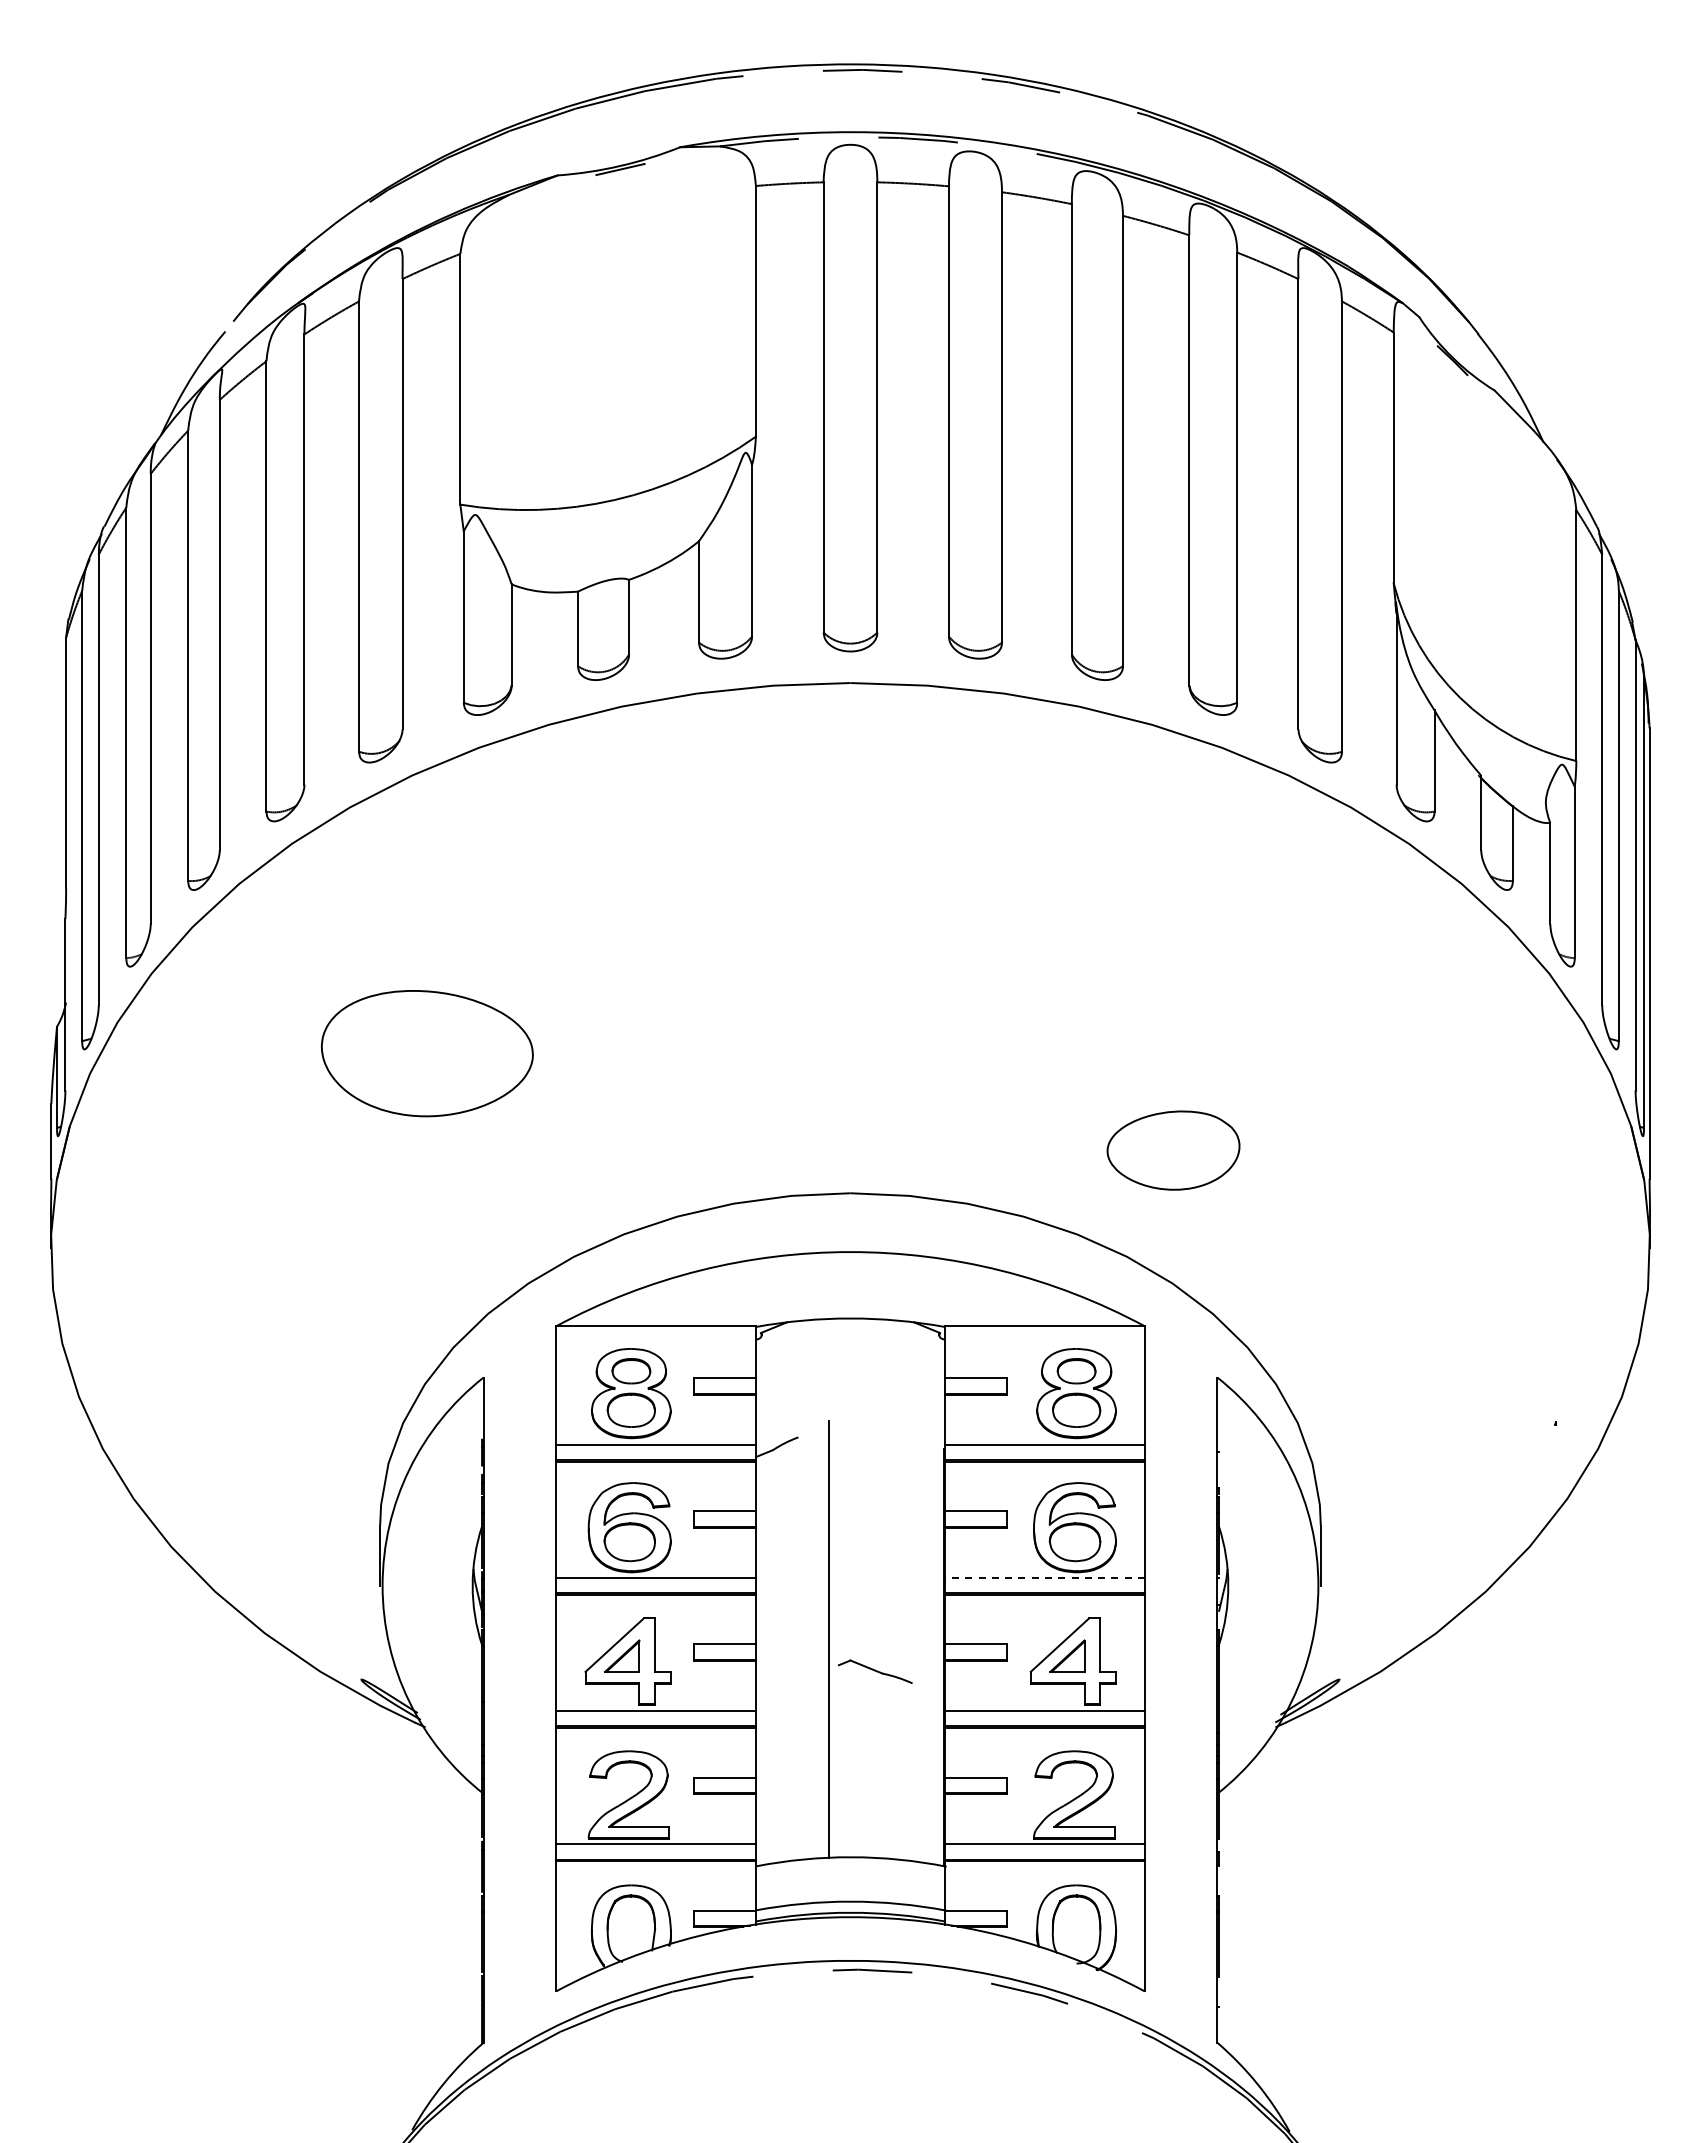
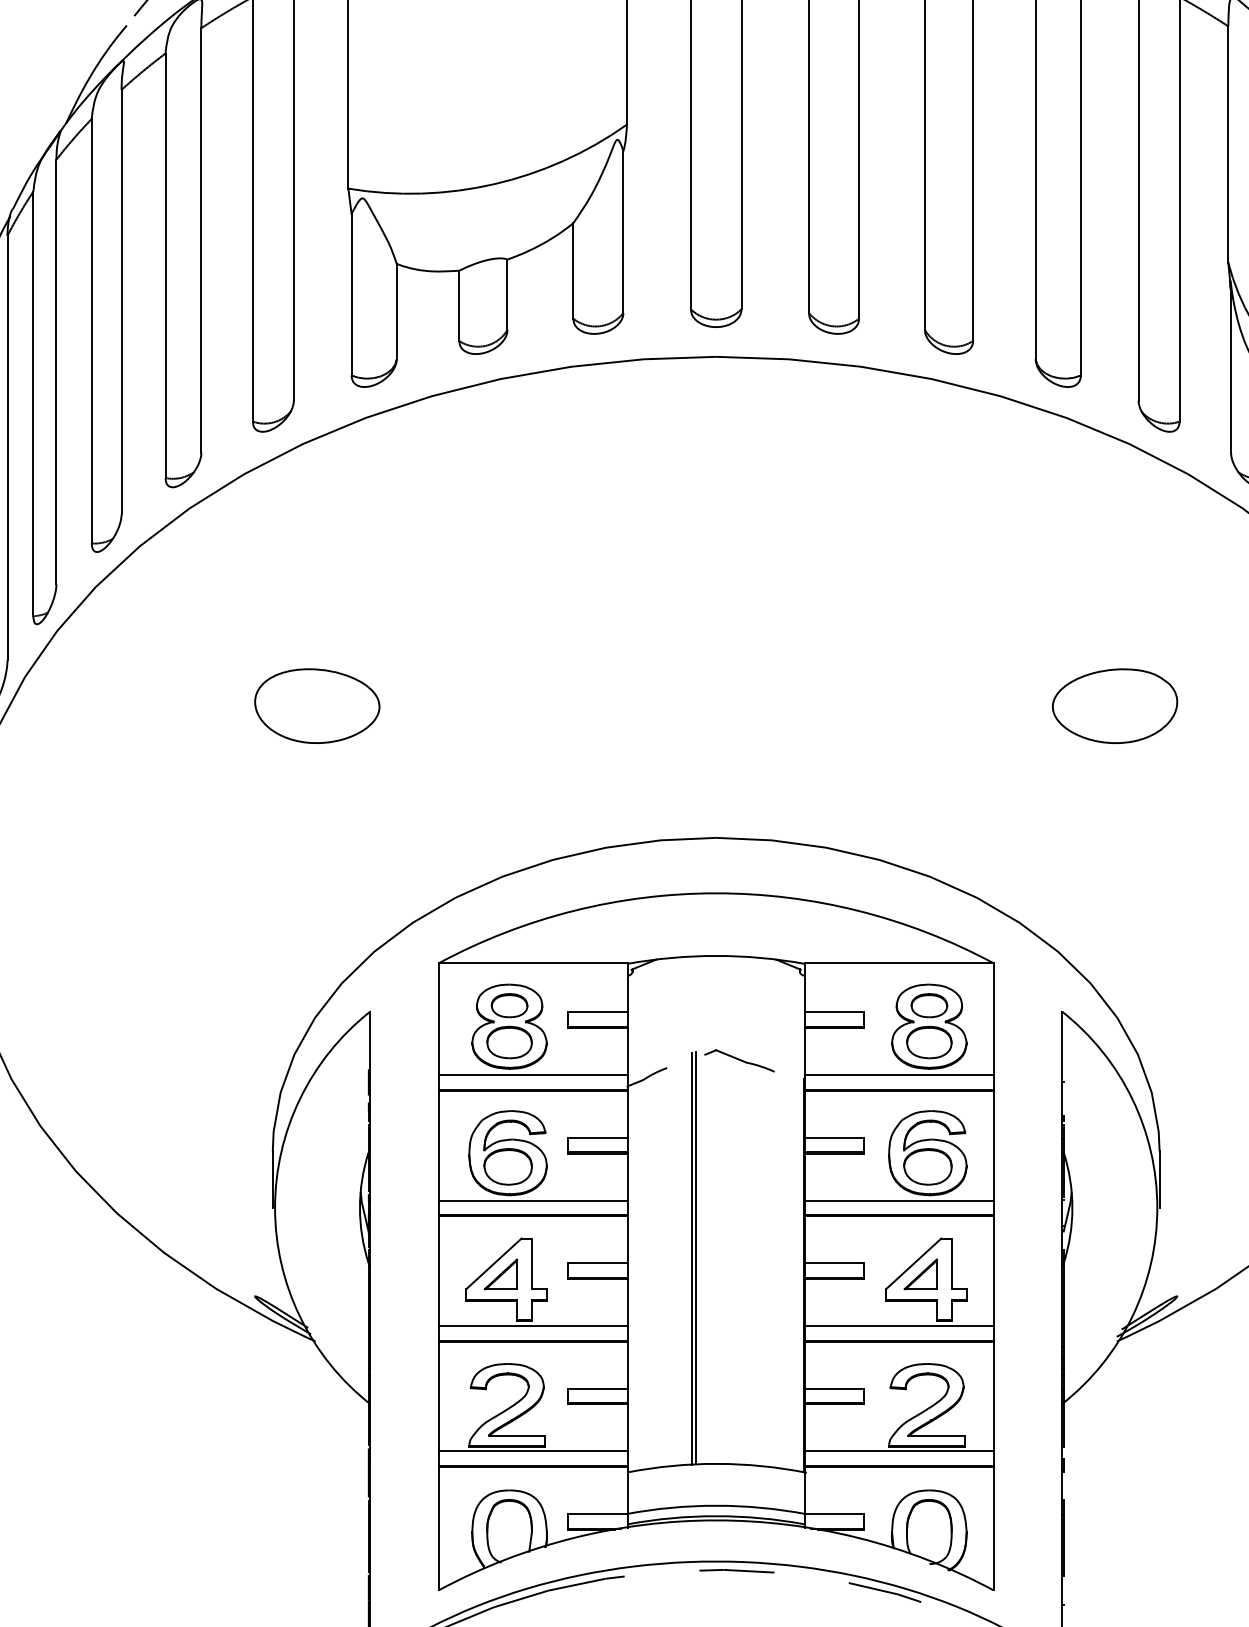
part: (427, 1053) -> (317, 706), size x0.62
part: (1173, 1150) -> (1115, 706), moved
line: (1044, 1577) -> (899, 1200), dashed -> solid
line: (824, 1639) -> (691, 1258), added
part: (875, 1671) -> (739, 1060), moved

